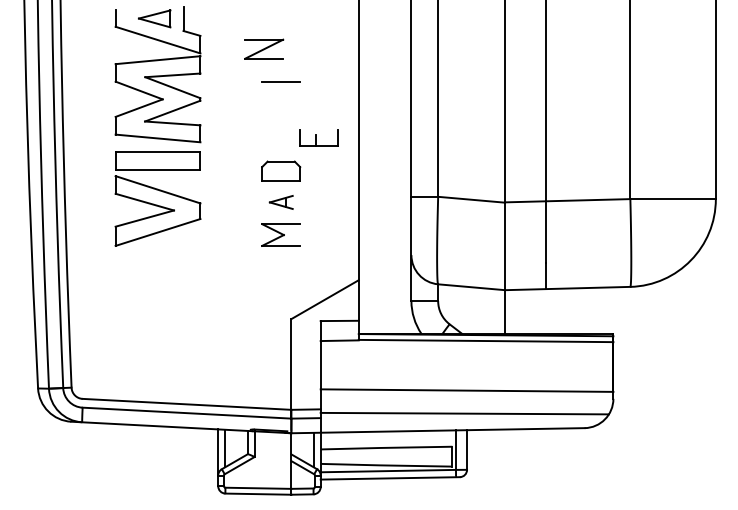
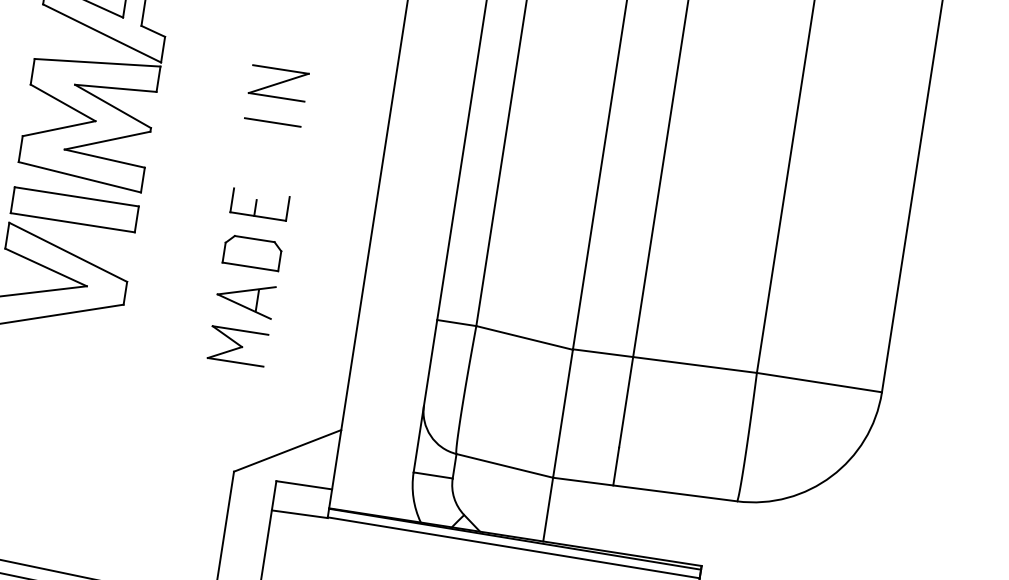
part: (264, 48) -> (279, 82), moved
part: (318, 137) -> (259, 203), moved
part: (281, 202) -> (245, 298), size x1.67

